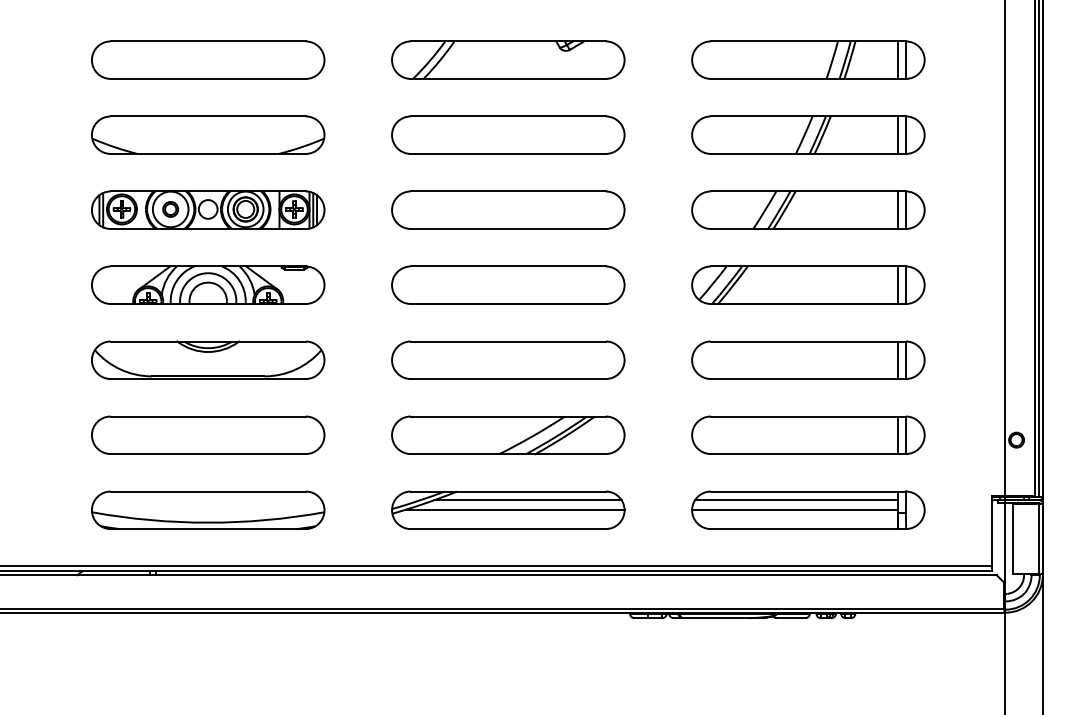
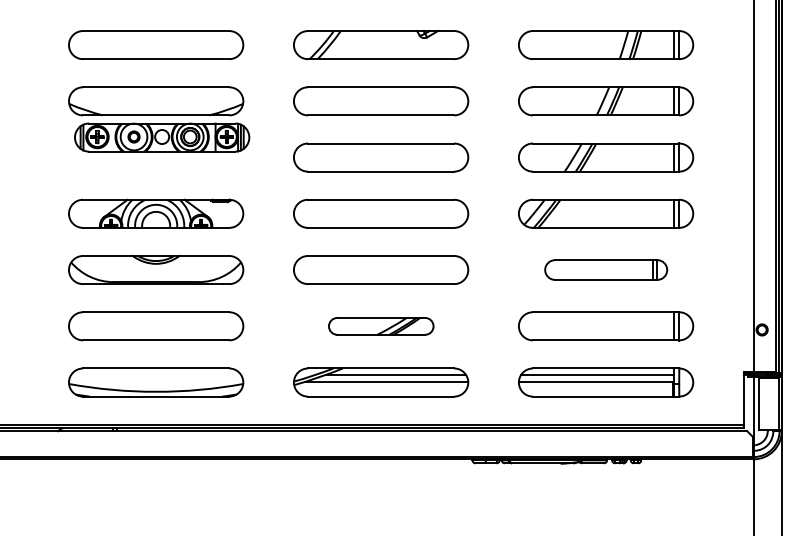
part: (208, 210) -> (162, 137), moved
part: (808, 359) -> (606, 269), size x0.7
part: (508, 435) -> (381, 326), size x0.6

